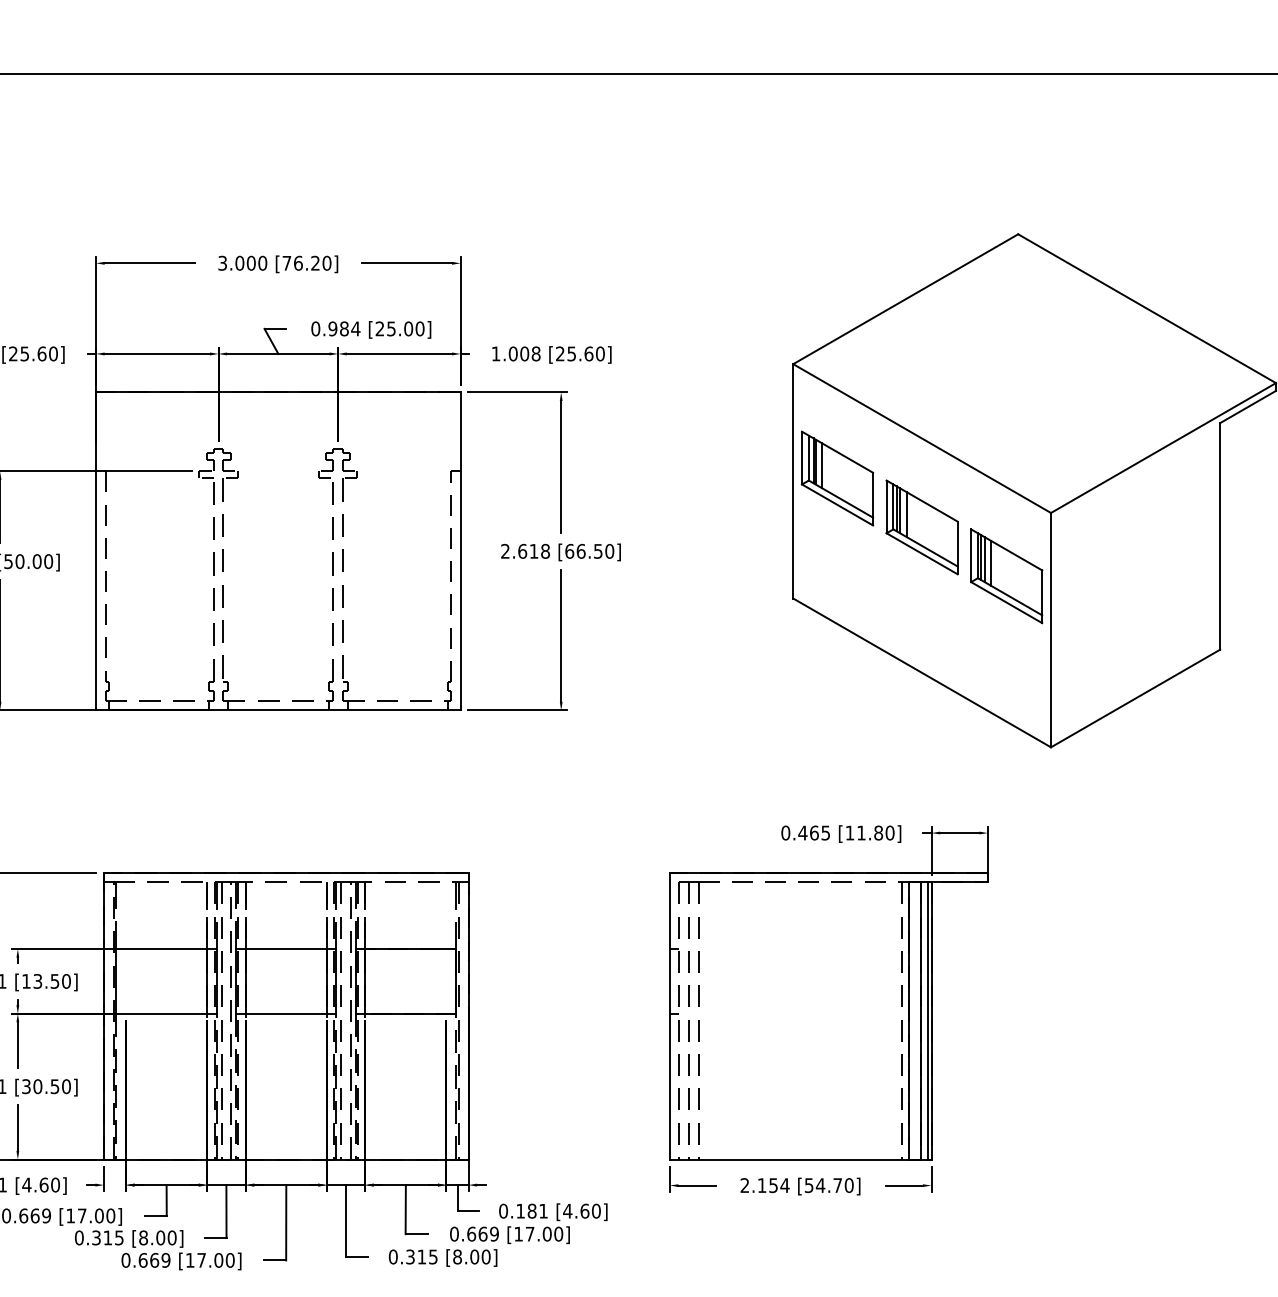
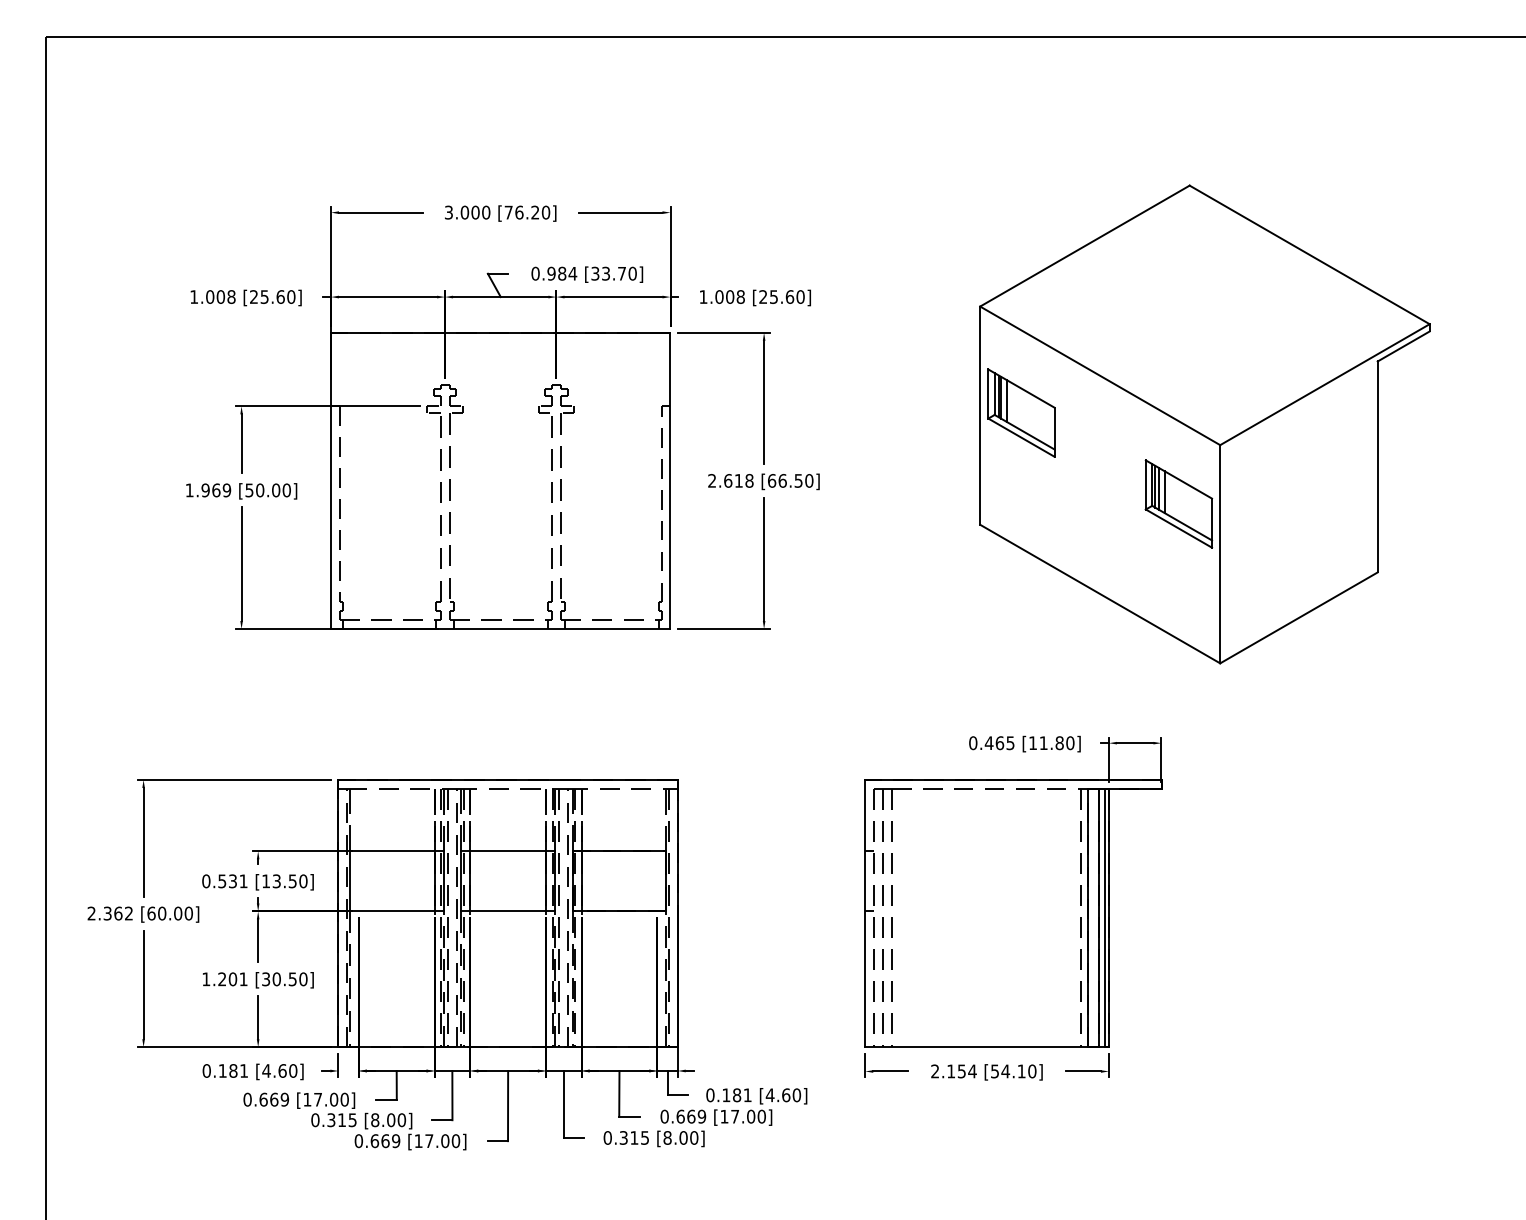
text: (394, 328) -> (608, 273), [25.00] -> [33.70]
part: (922, 527) -> (1100, 458), removed
text: (837, 1185) -> (1021, 1071), [54.70] -> [54.10]

